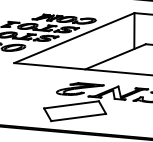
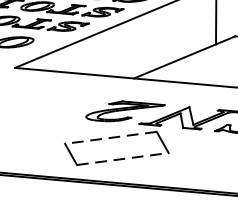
line: (71, 104) -> (110, 137), solid -> dashed
line: (78, 117) -> (122, 159), solid -> dashed

